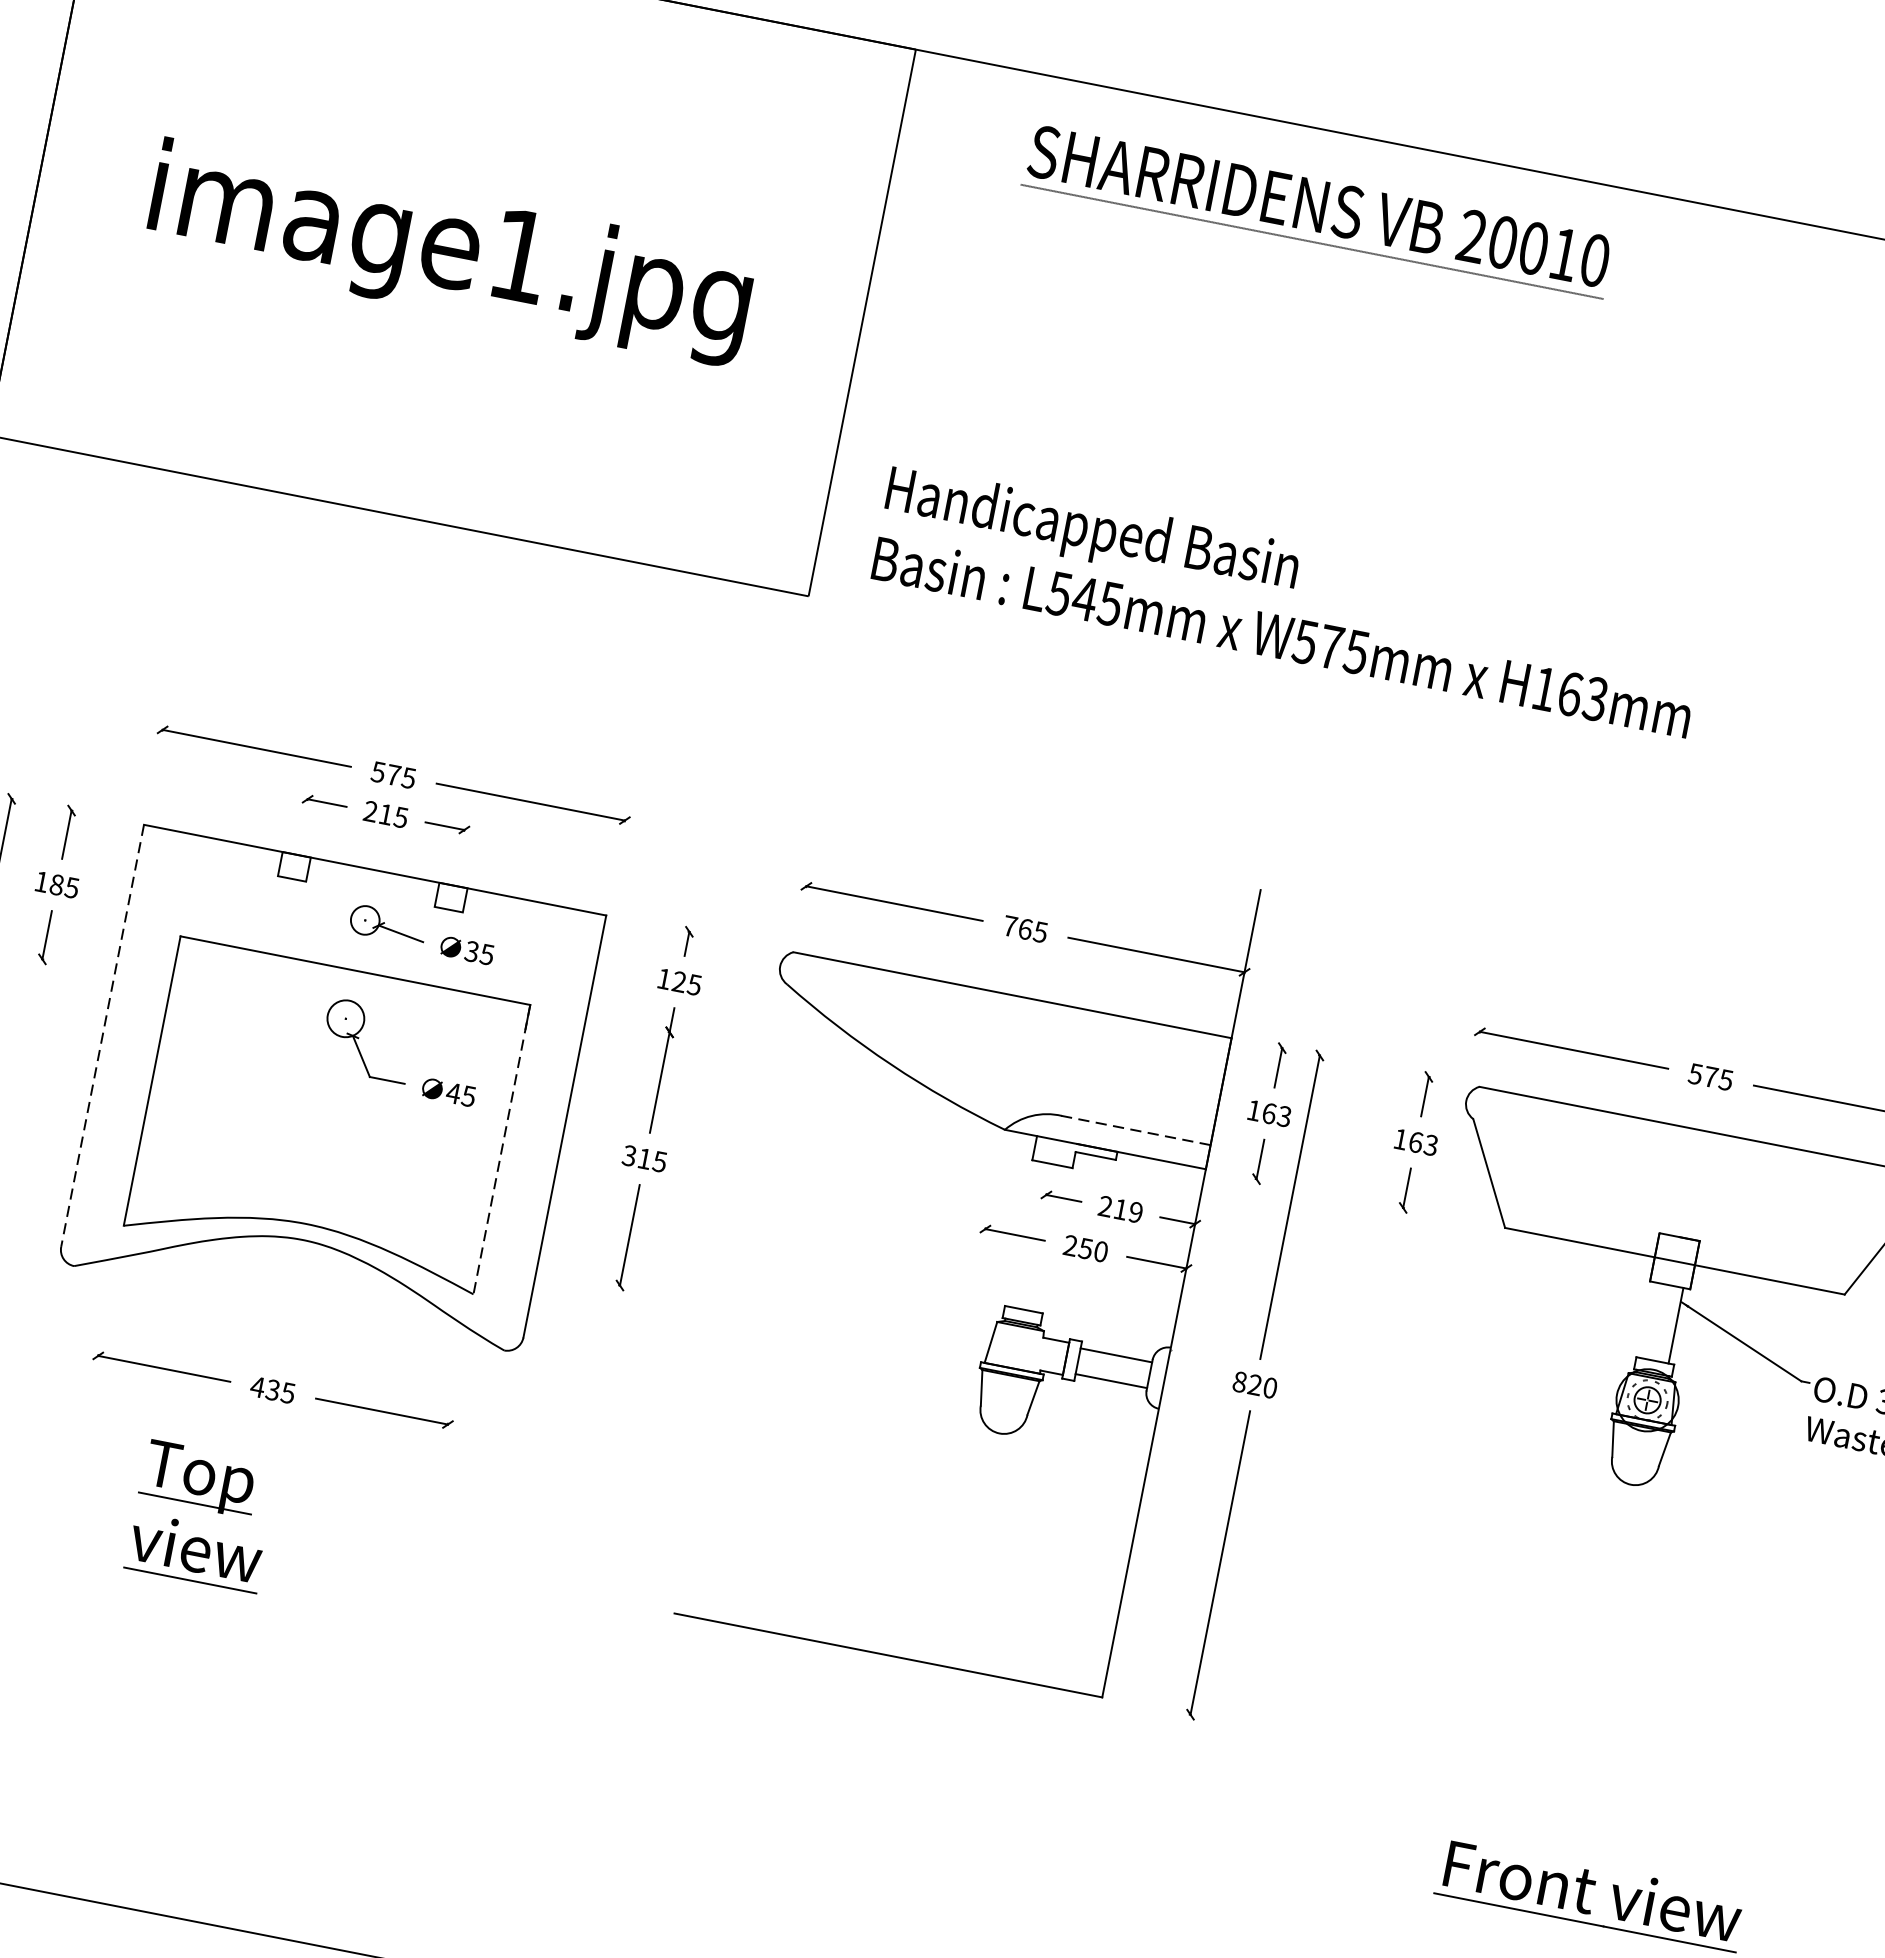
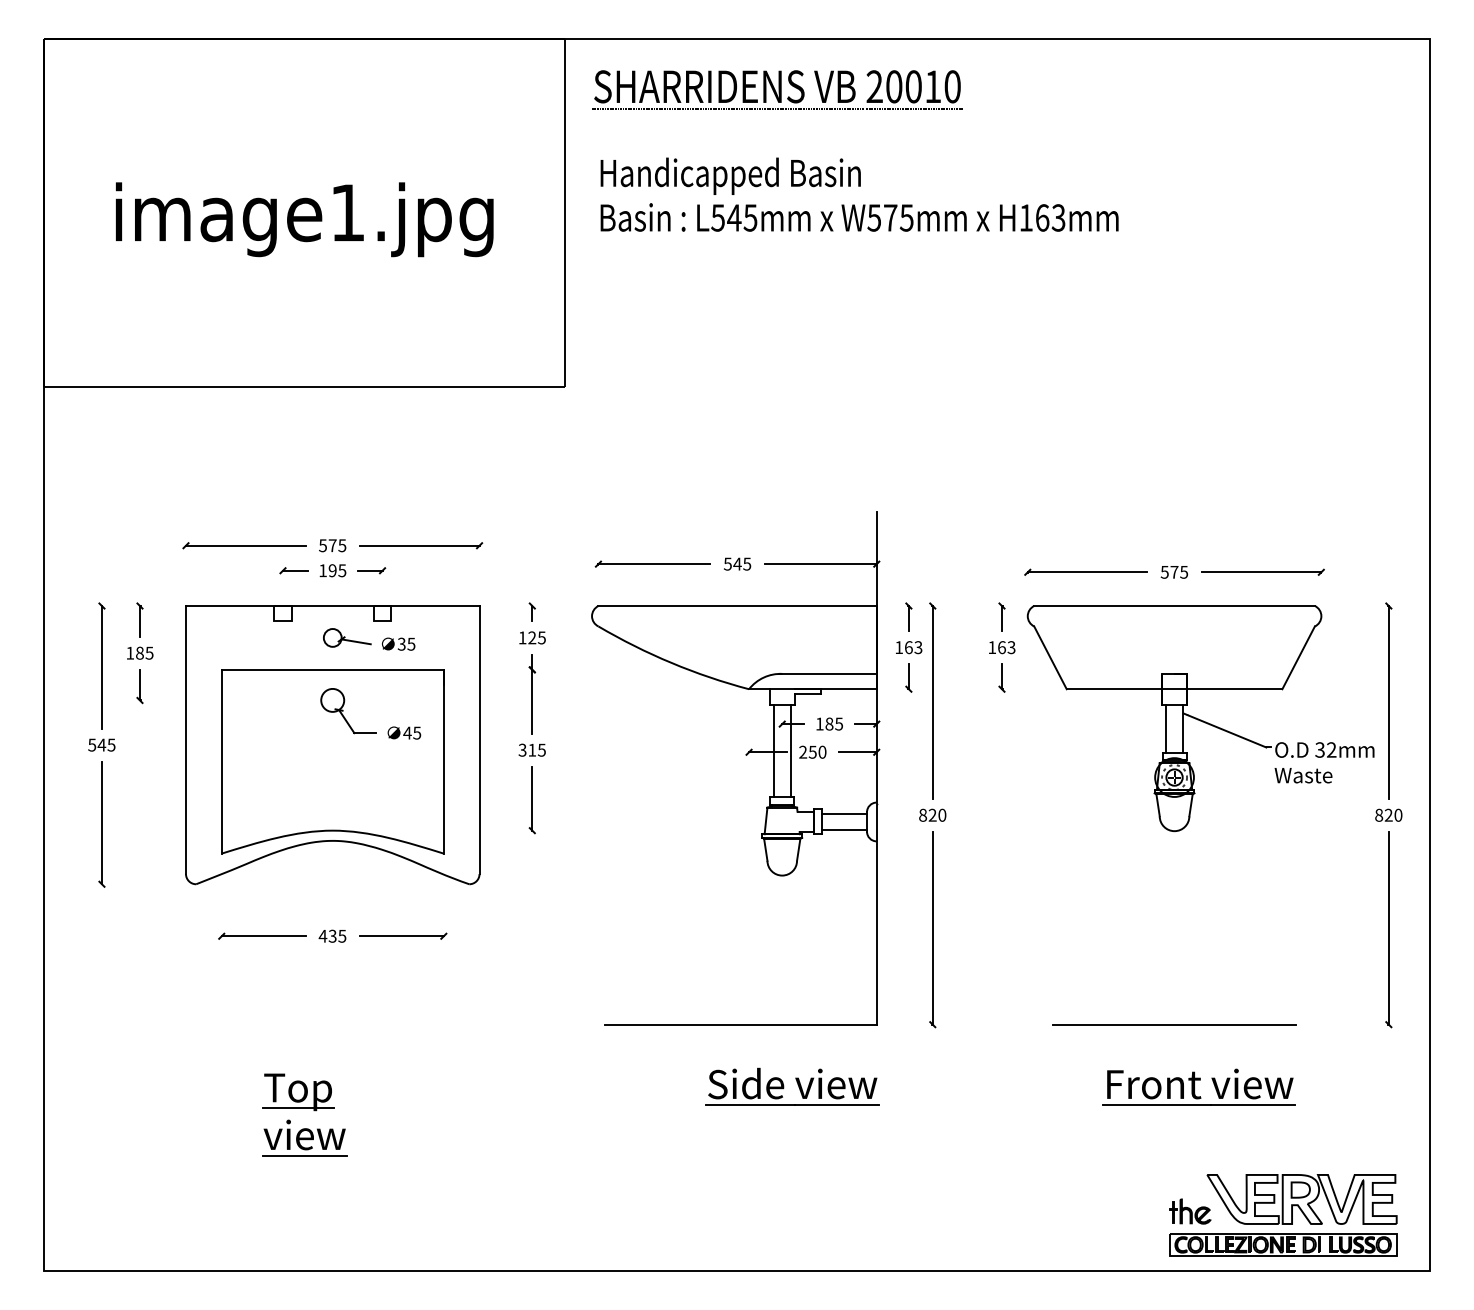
part: (1318, 210) -> (777, 89), moved
text: (1289, 600) -> (859, 194), moved
text: (377, 812) -> (327, 570), 215 -> 195
text: (1017, 926) -> (732, 563), 765 -> 545
line: (101, 1036) -> (185, 740), dashed -> solid
line: (1133, 1129) -> (827, 673), dashed -> solid
line: (501, 1149) -> (443, 761), dashed -> solid
text: (1119, 1208) -> (828, 723), 219 -> 185
line: (1024, 1233) -> (773, 750), added
line: (1051, 1239) -> (790, 750), added
line: (1650, 1320) -> (1166, 728), added
part: (202, 1515) -> (304, 1114), moved
part: (950, 1768) -> (792, 1086), added
line: (1571, 1789) -> (1174, 1024), added

